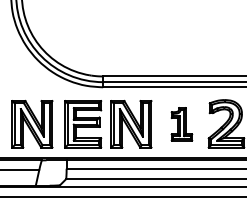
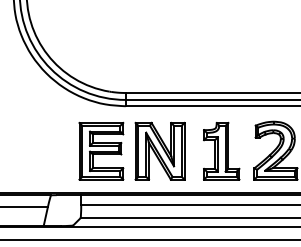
part: (32, 123) -> (39, 150), removed
part: (181, 124) -> (221, 151), size x1.43

